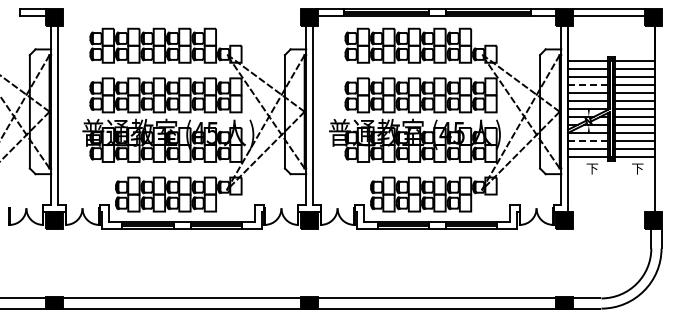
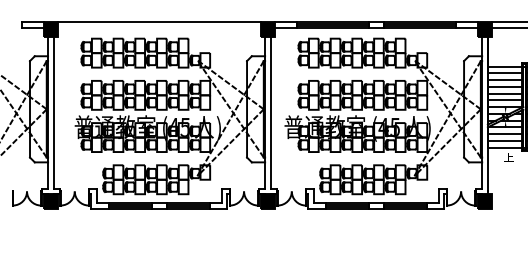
line: (181, 9) -> (159, 22), added
line: (587, 85) -> (504, 86), dashed -> solid
line: (587, 140) -> (504, 133), dashed -> solid
text: (592, 168) -> (508, 157), 下 -> 上

